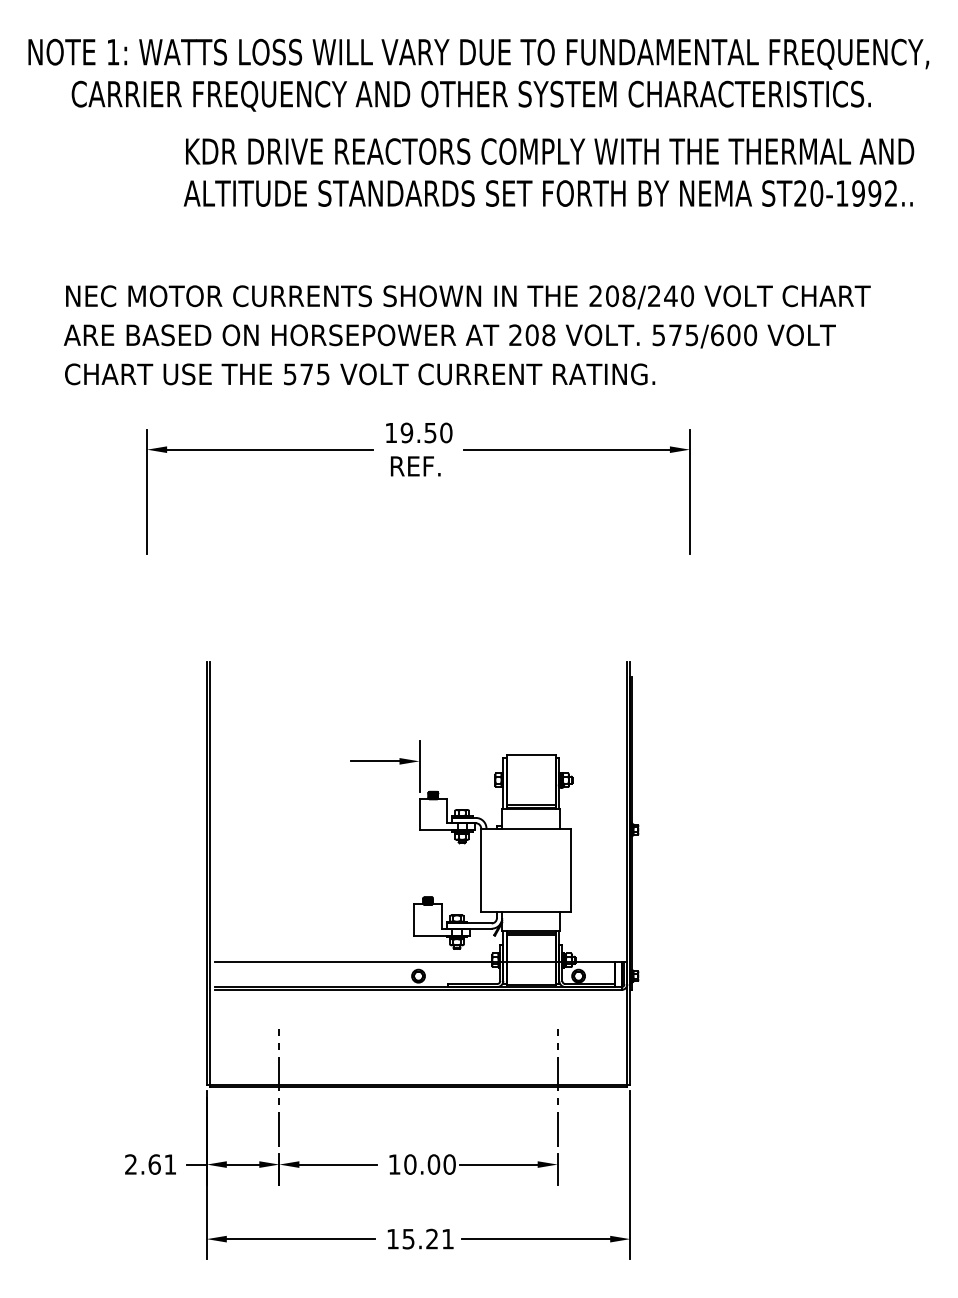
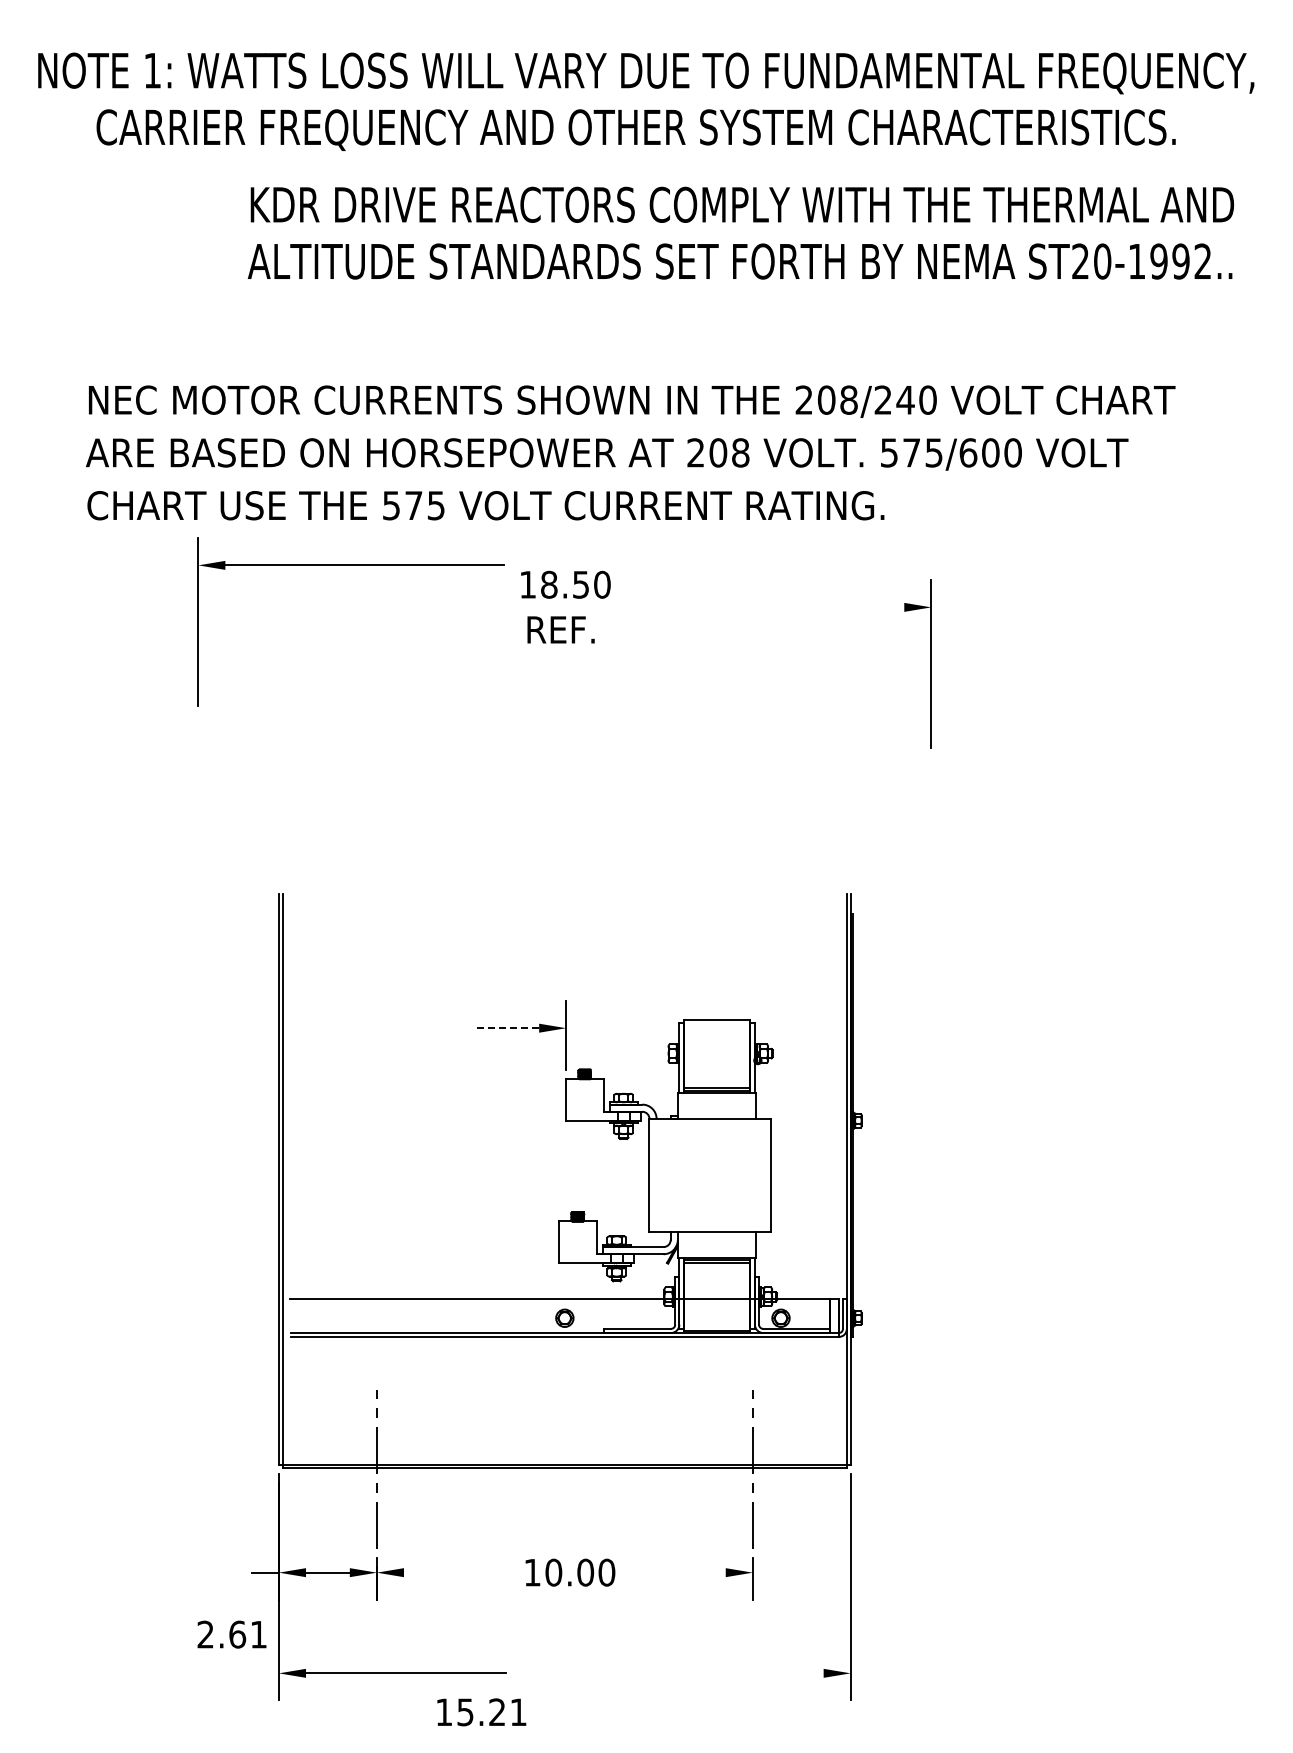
text: (406, 432) -> (548, 584), 19.50 -> 18.50
part: (259, 449) -> (350, 565), moved
line: (566, 449) -> (764, 607), removed
line: (375, 761) -> (506, 1028), solid -> dashed
text: (150, 1164) -> (231, 1634), moved
line: (337, 1164) -> (455, 1572), removed
line: (498, 1164) -> (673, 1572), removed
text: (420, 1239) -> (481, 1712), moved
line: (536, 1239) -> (723, 1673), removed

